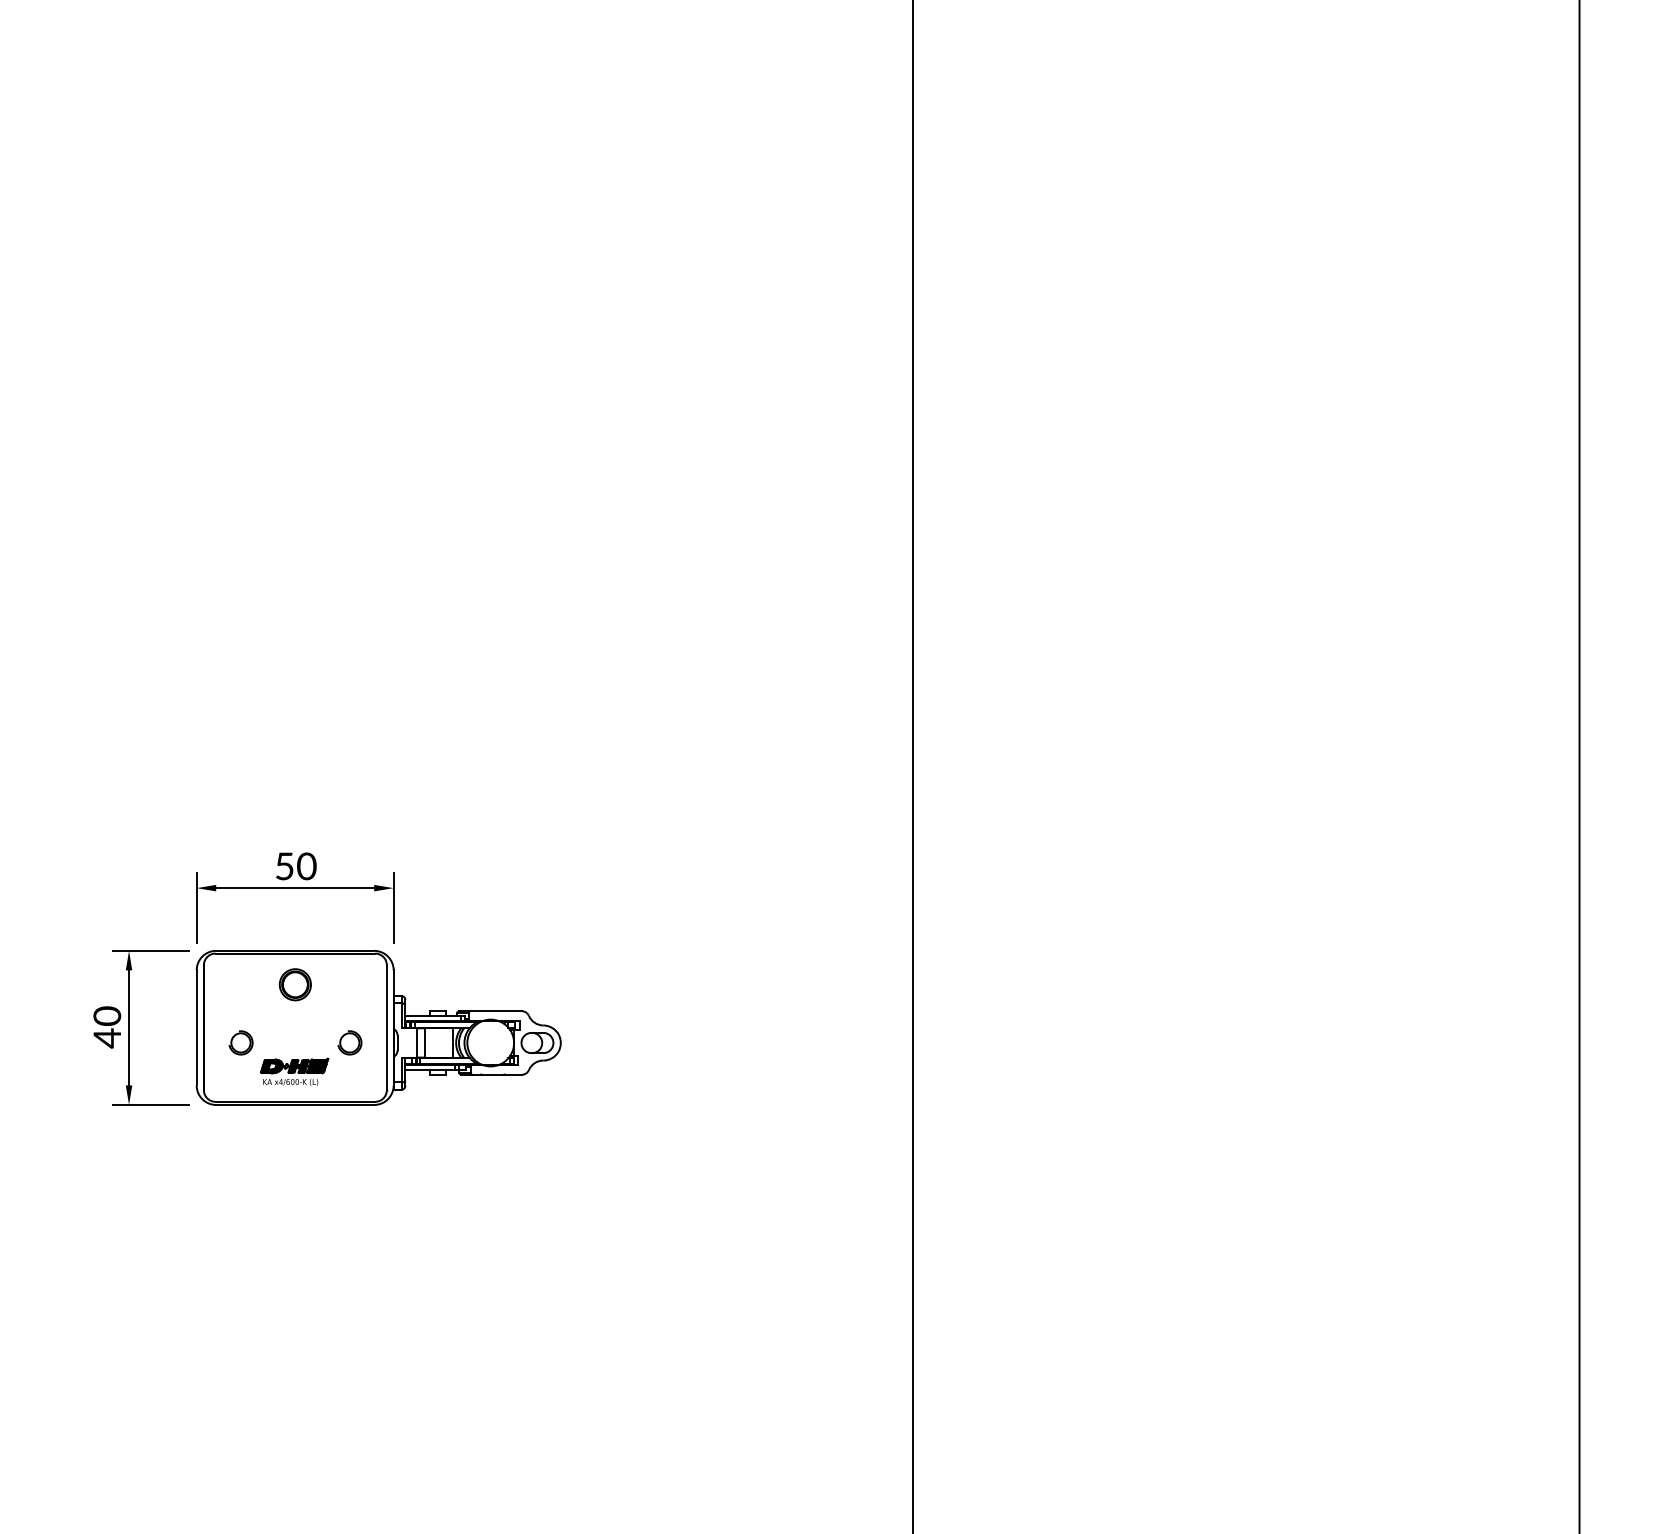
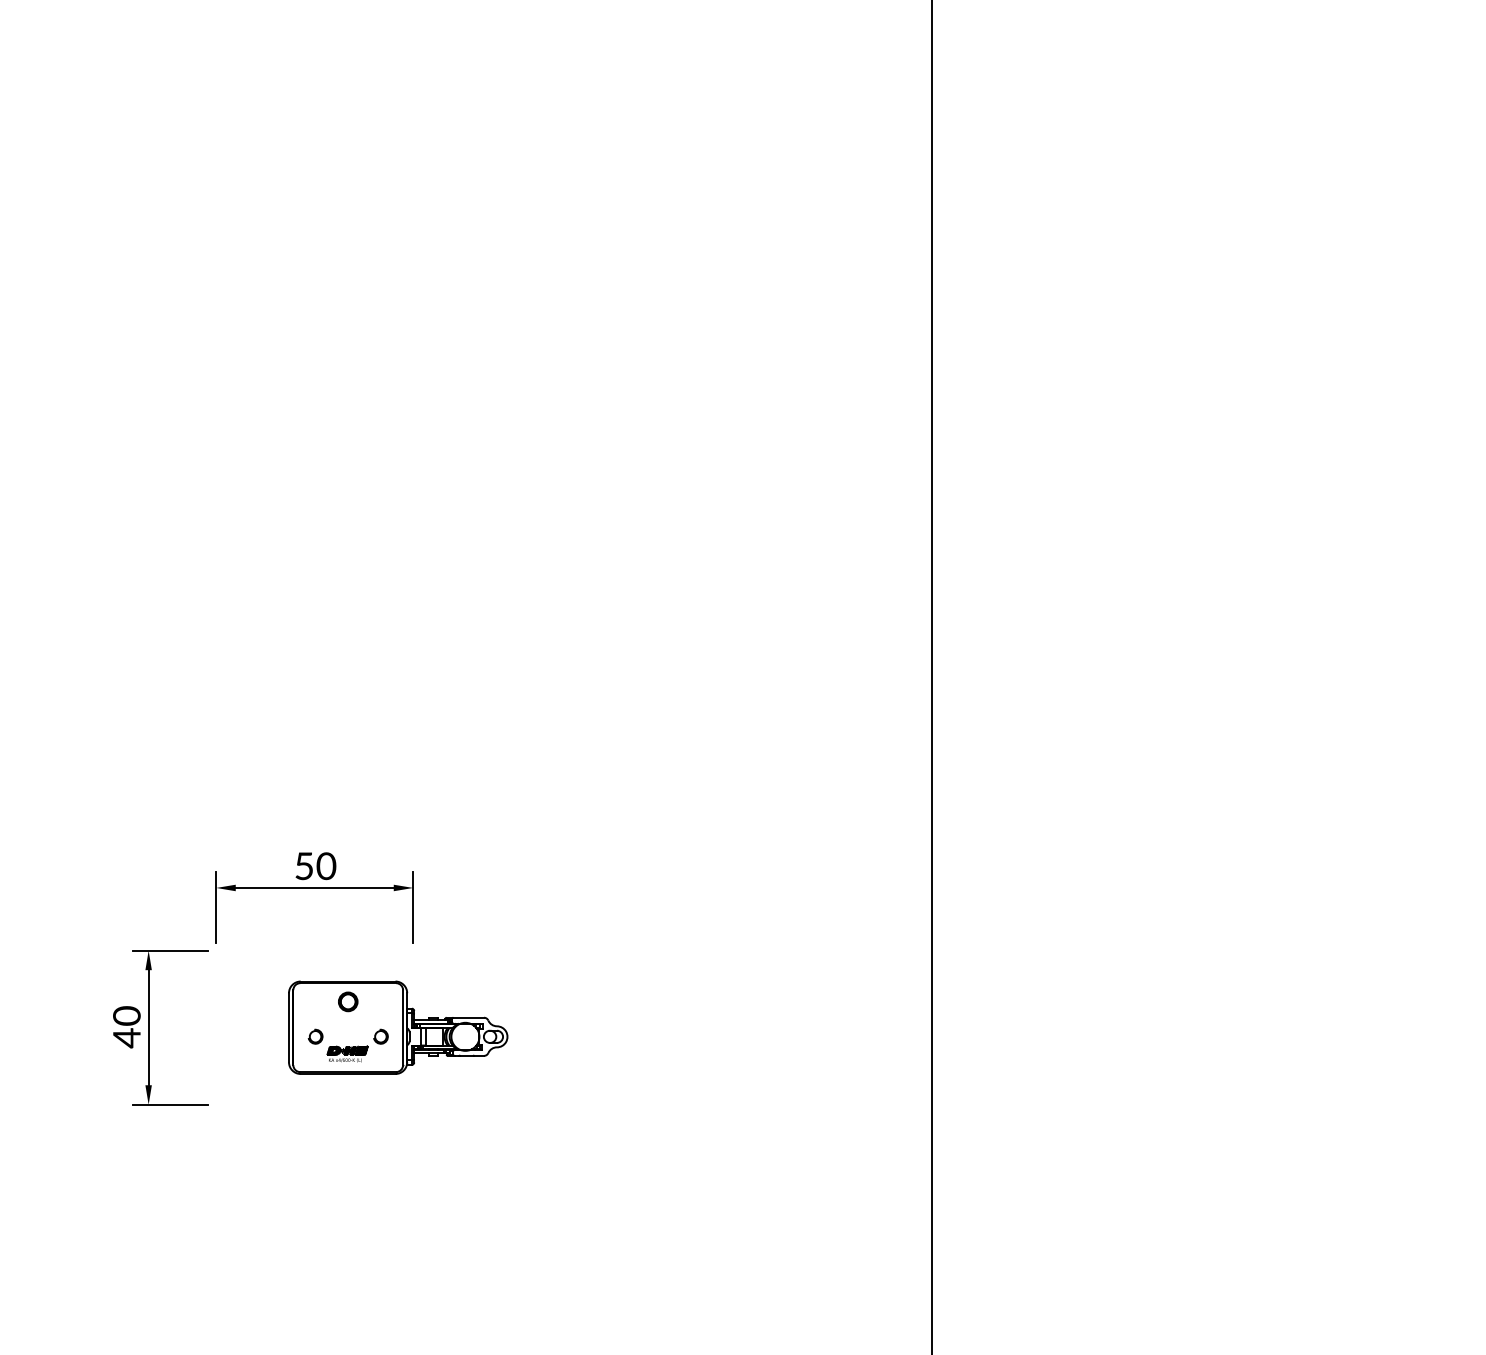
part: (378, 1027) -> (398, 1027), size x0.6

